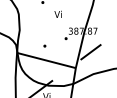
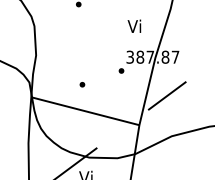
text: (57, 13) -> (133, 24), moved

